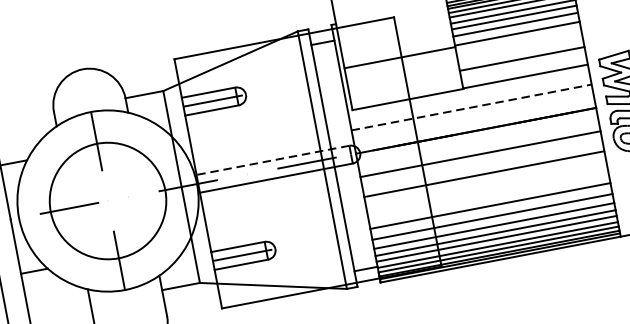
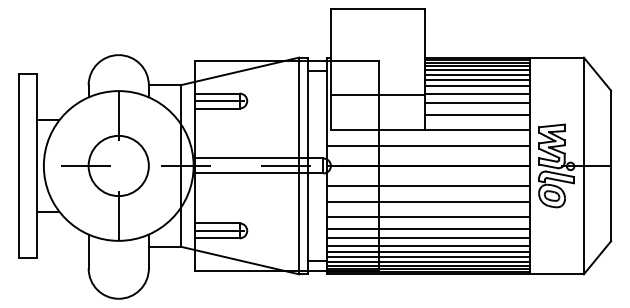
line: (518, 44) -> (476, 102), added
line: (471, 107) -> (428, 146), dashed -> solid
line: (272, 160) -> (258, 158), dashed -> solid
line: (487, 192) -> (428, 217), added
circle: (107, 200) -> (118, 165), size x0.62

